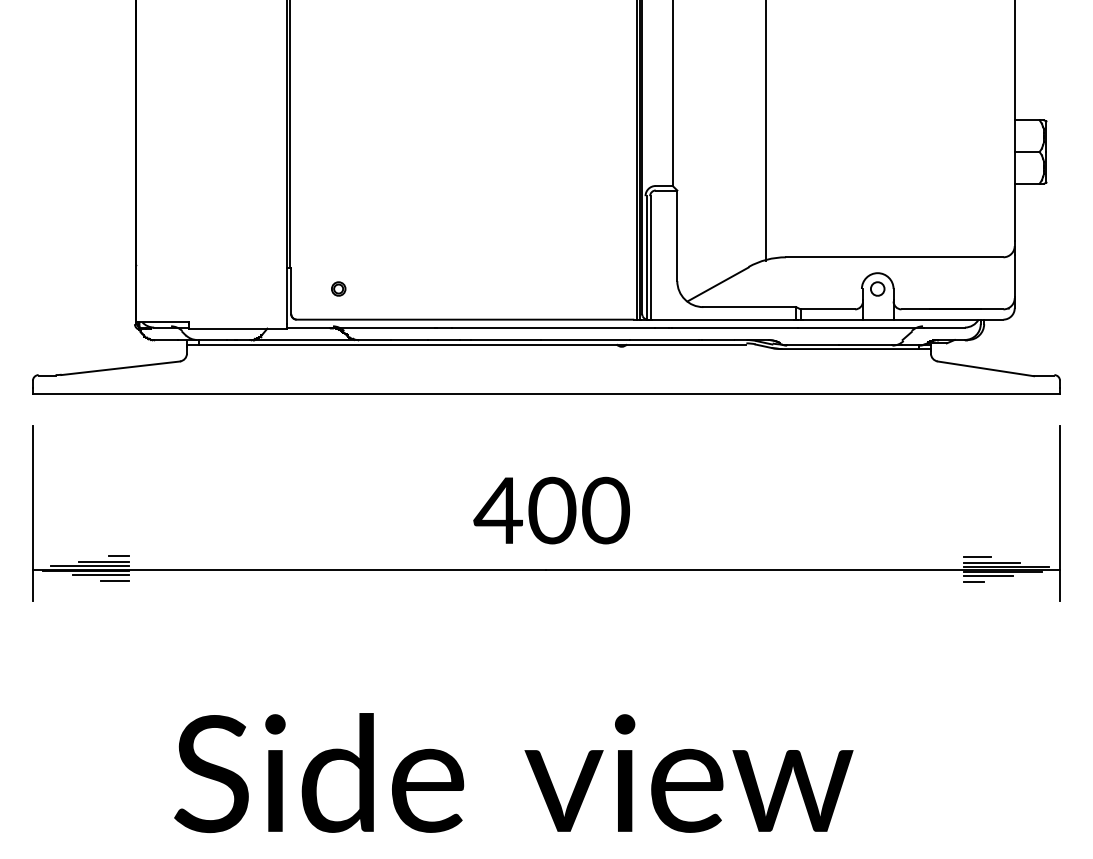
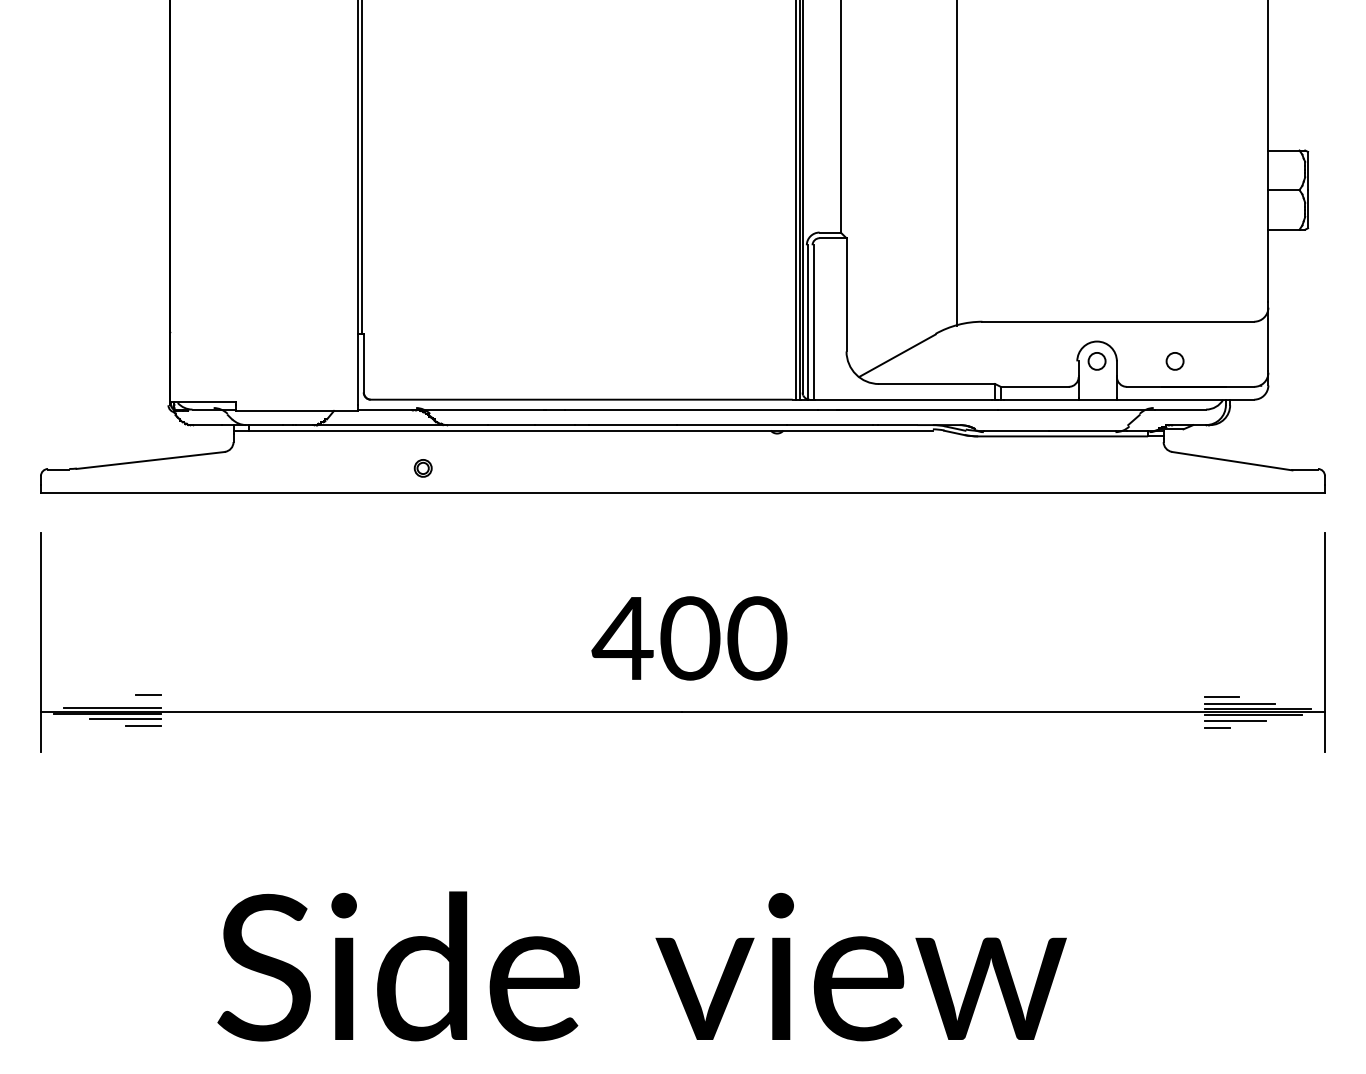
part: (338, 289) -> (422, 468), moved
part: (939, 289) -> (1174, 361), added
line: (103, 561) -> (129, 702), removed

